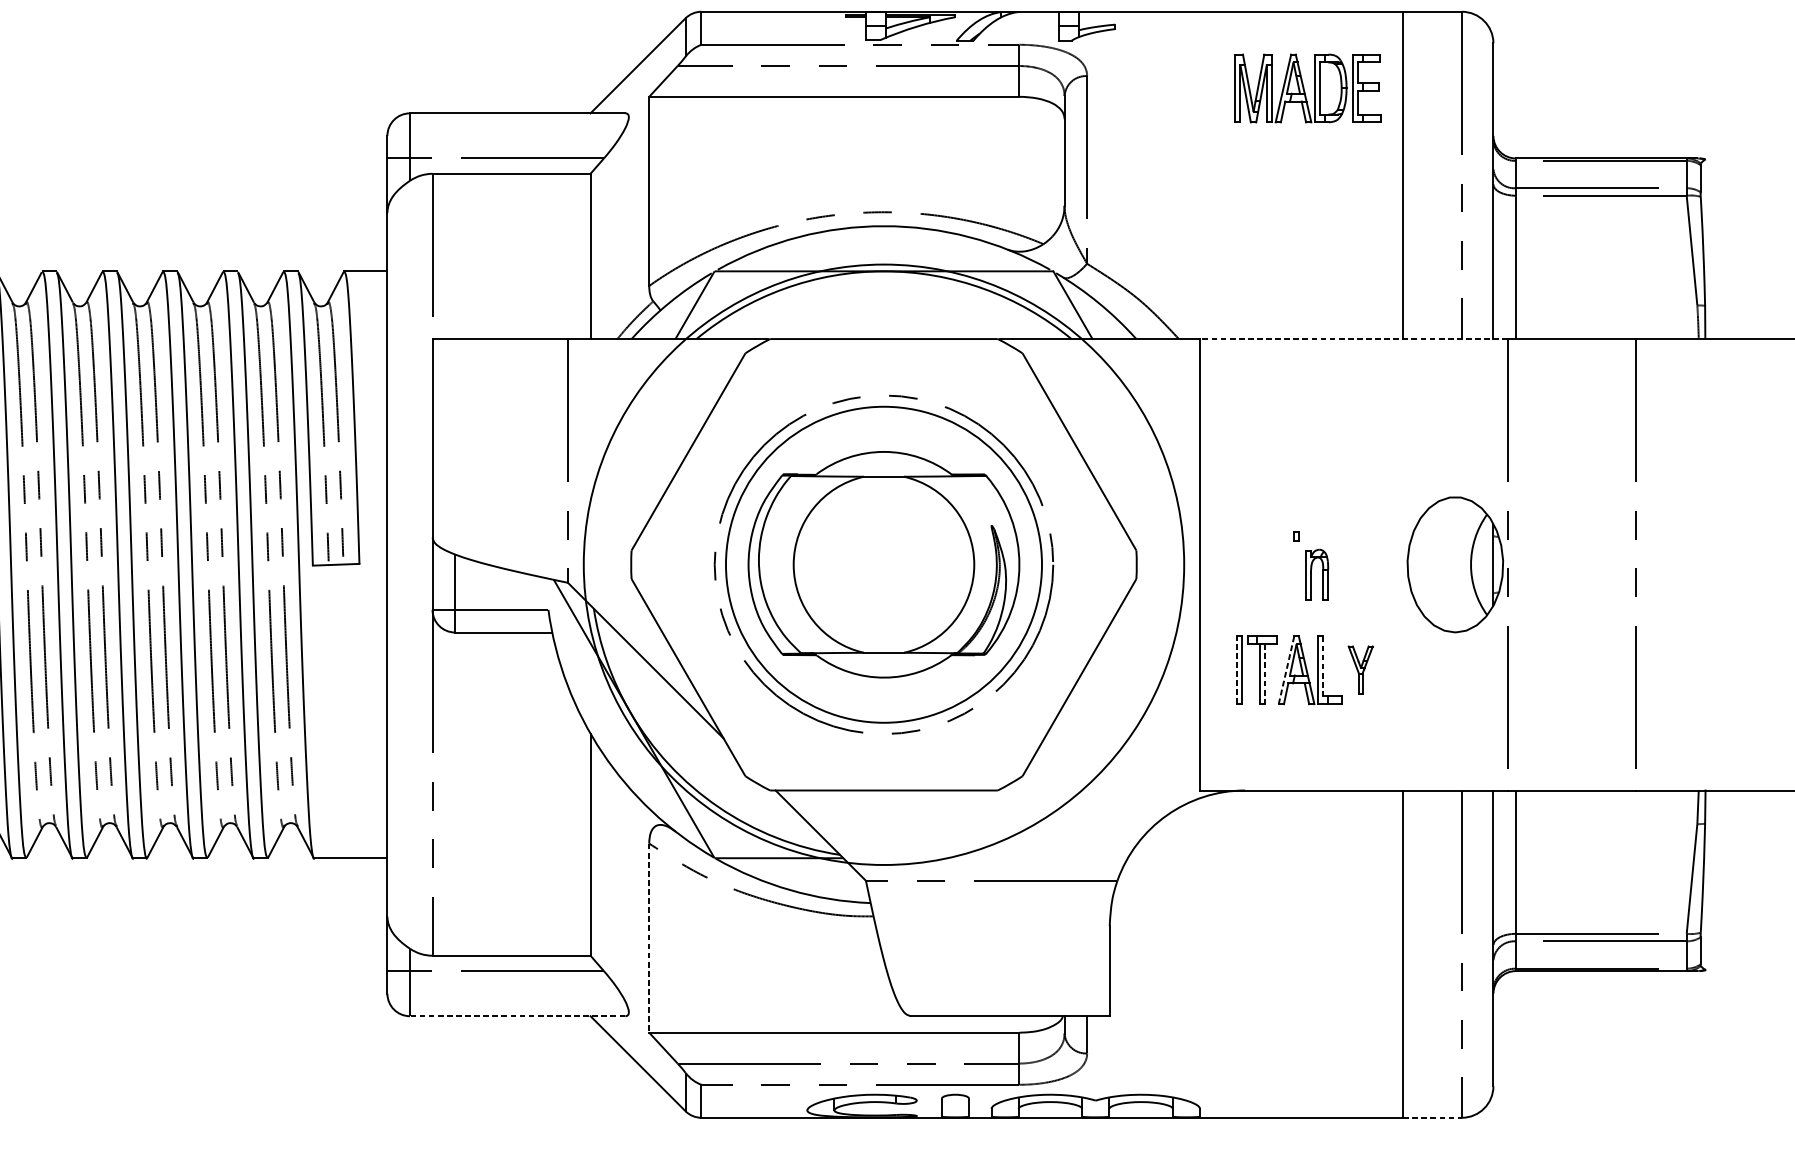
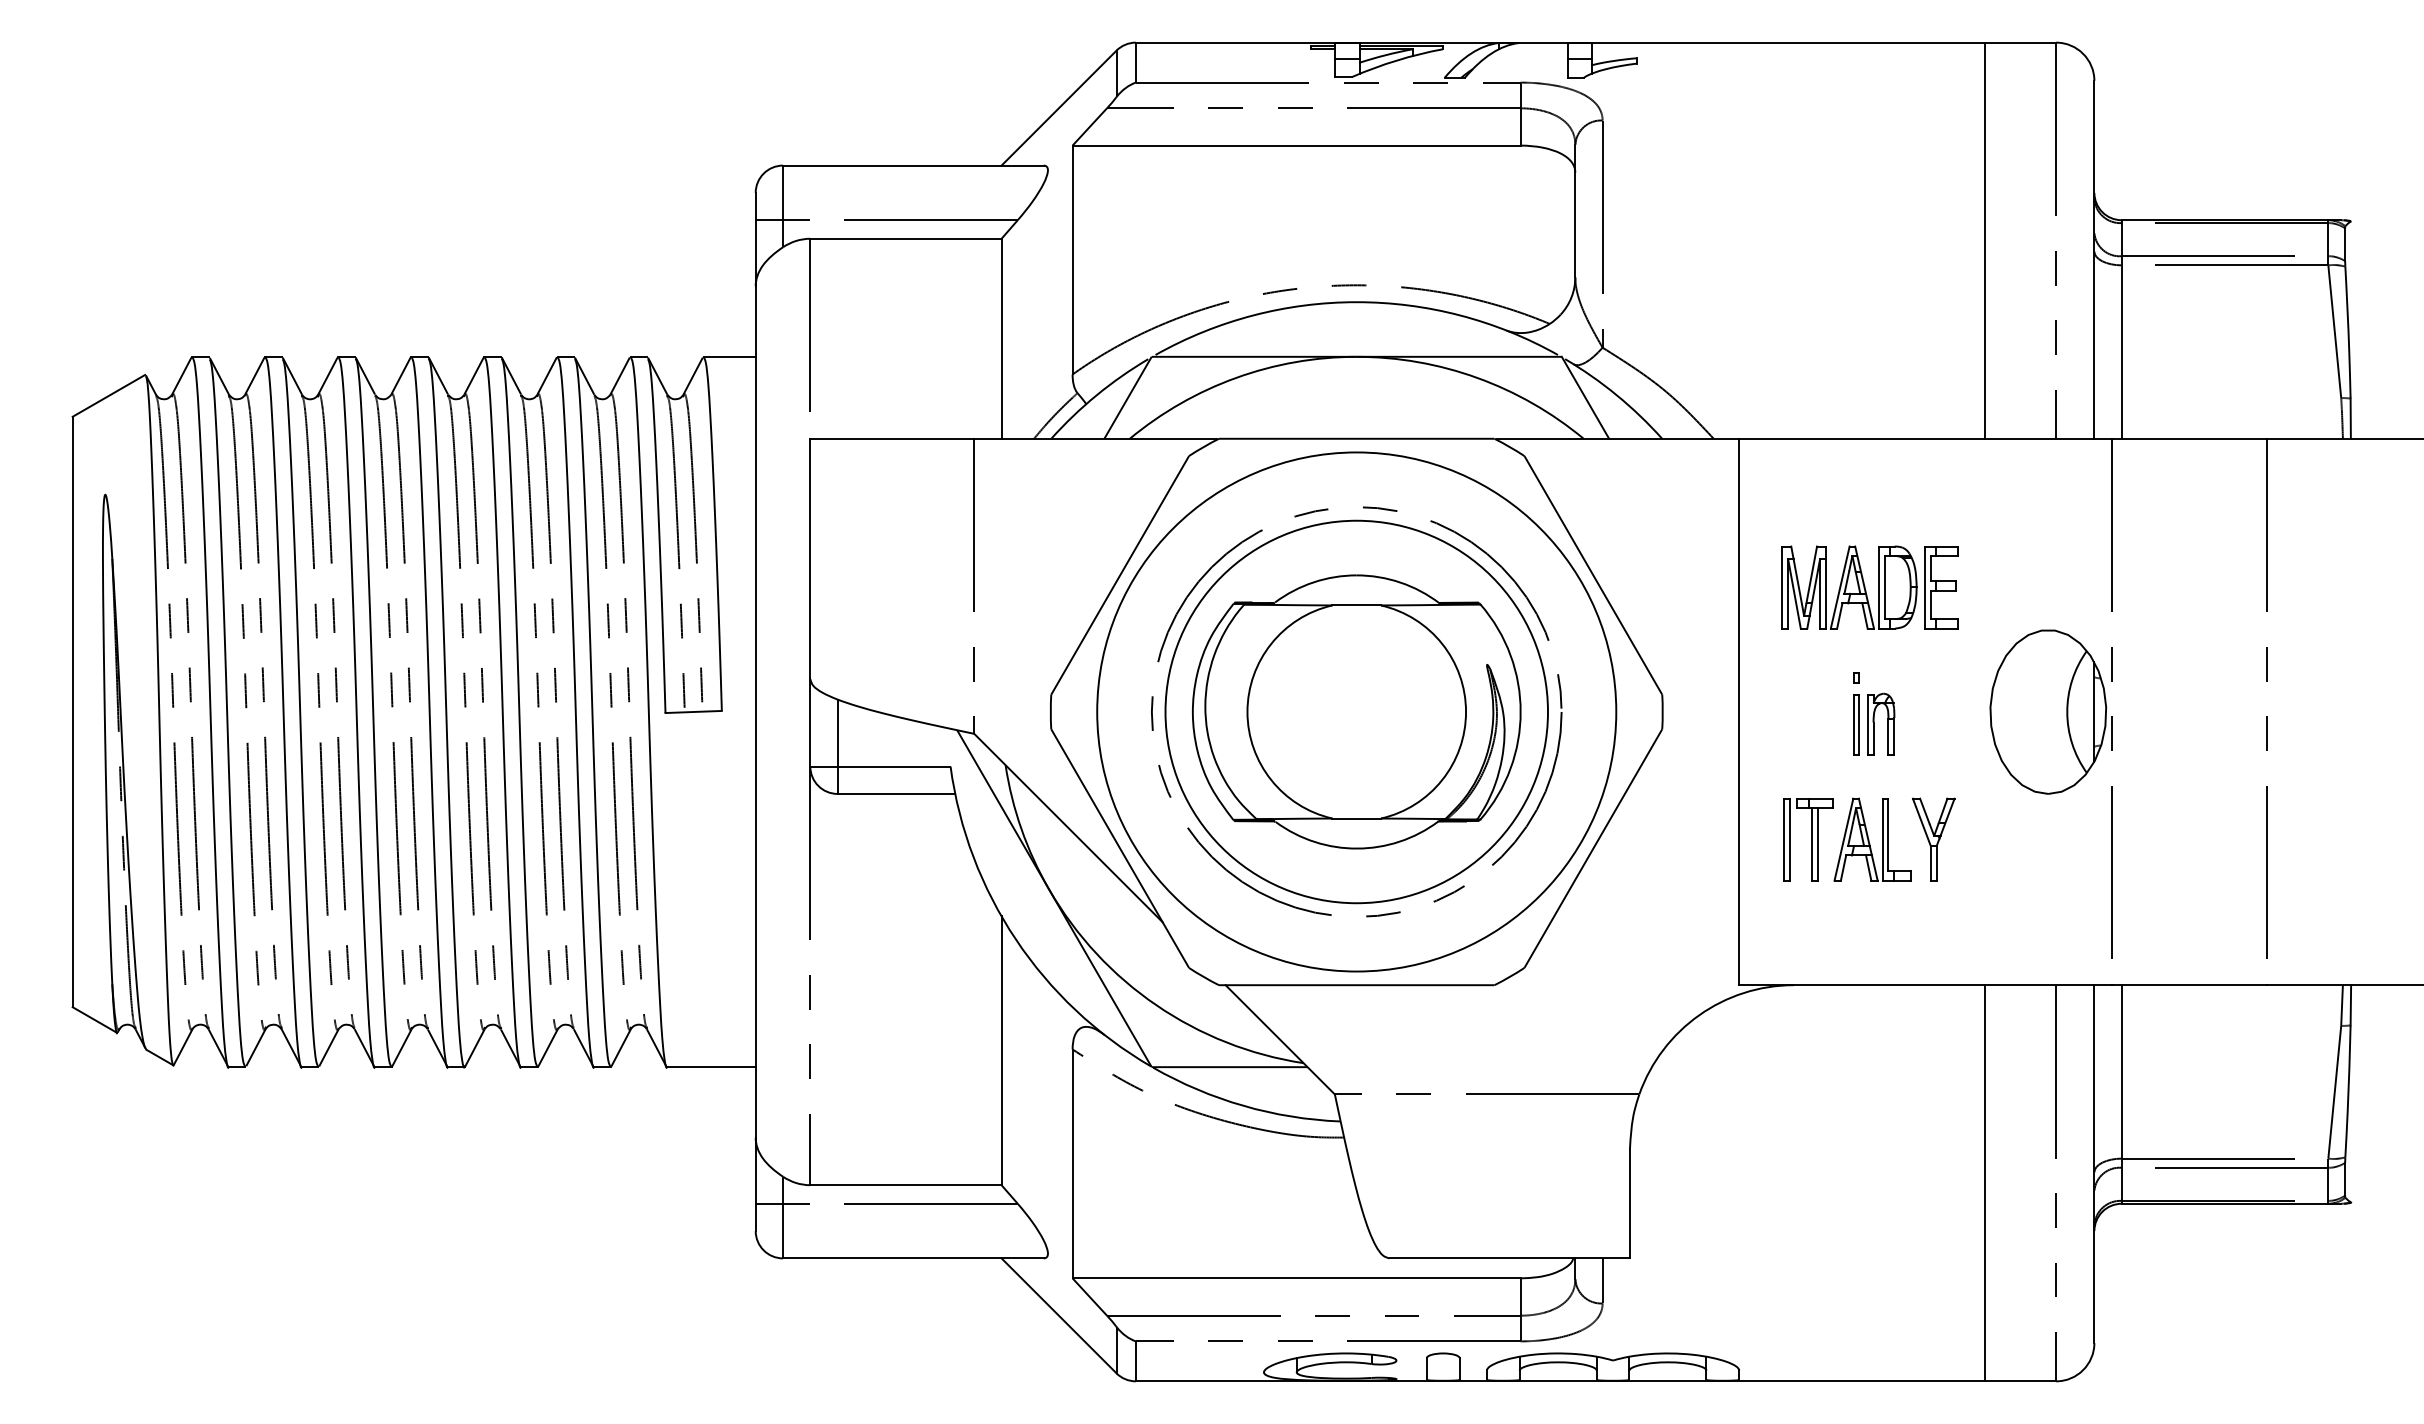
part: (1307, 88) -> (1869, 587), moved
line: (1353, 338) -> (1925, 438), dashed -> solid
circle: (883, 564) -> (1356, 711), size x0.71
part: (1296, 575) -> (1856, 724), added
line: (1323, 666) -> (1888, 835), dashed -> solid
line: (1236, 670) -> (1783, 839), dashed -> solid
line: (1286, 670) -> (1844, 839), dashed -> solid
part: (1360, 670) -> (1933, 839), size x1.43
line: (1264, 674) -> (1817, 844), dashed -> solid
line: (649, 938) -> (1072, 1164), dashed -> solid
line: (516, 1016) -> (912, 1258), dashed -> solid
line: (1432, 1117) -> (2020, 1381), dashed -> solid

